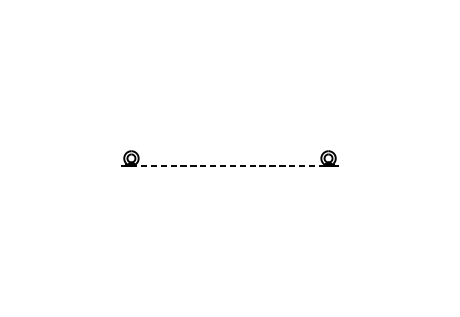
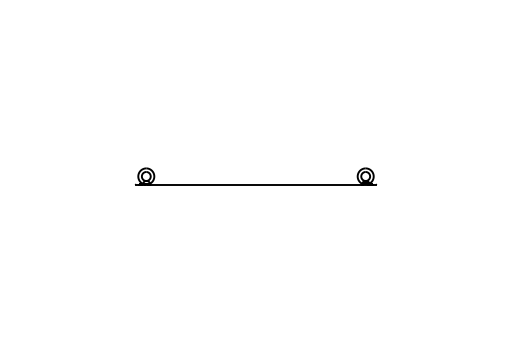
line: (230, 165) -> (256, 184), dashed -> solid

